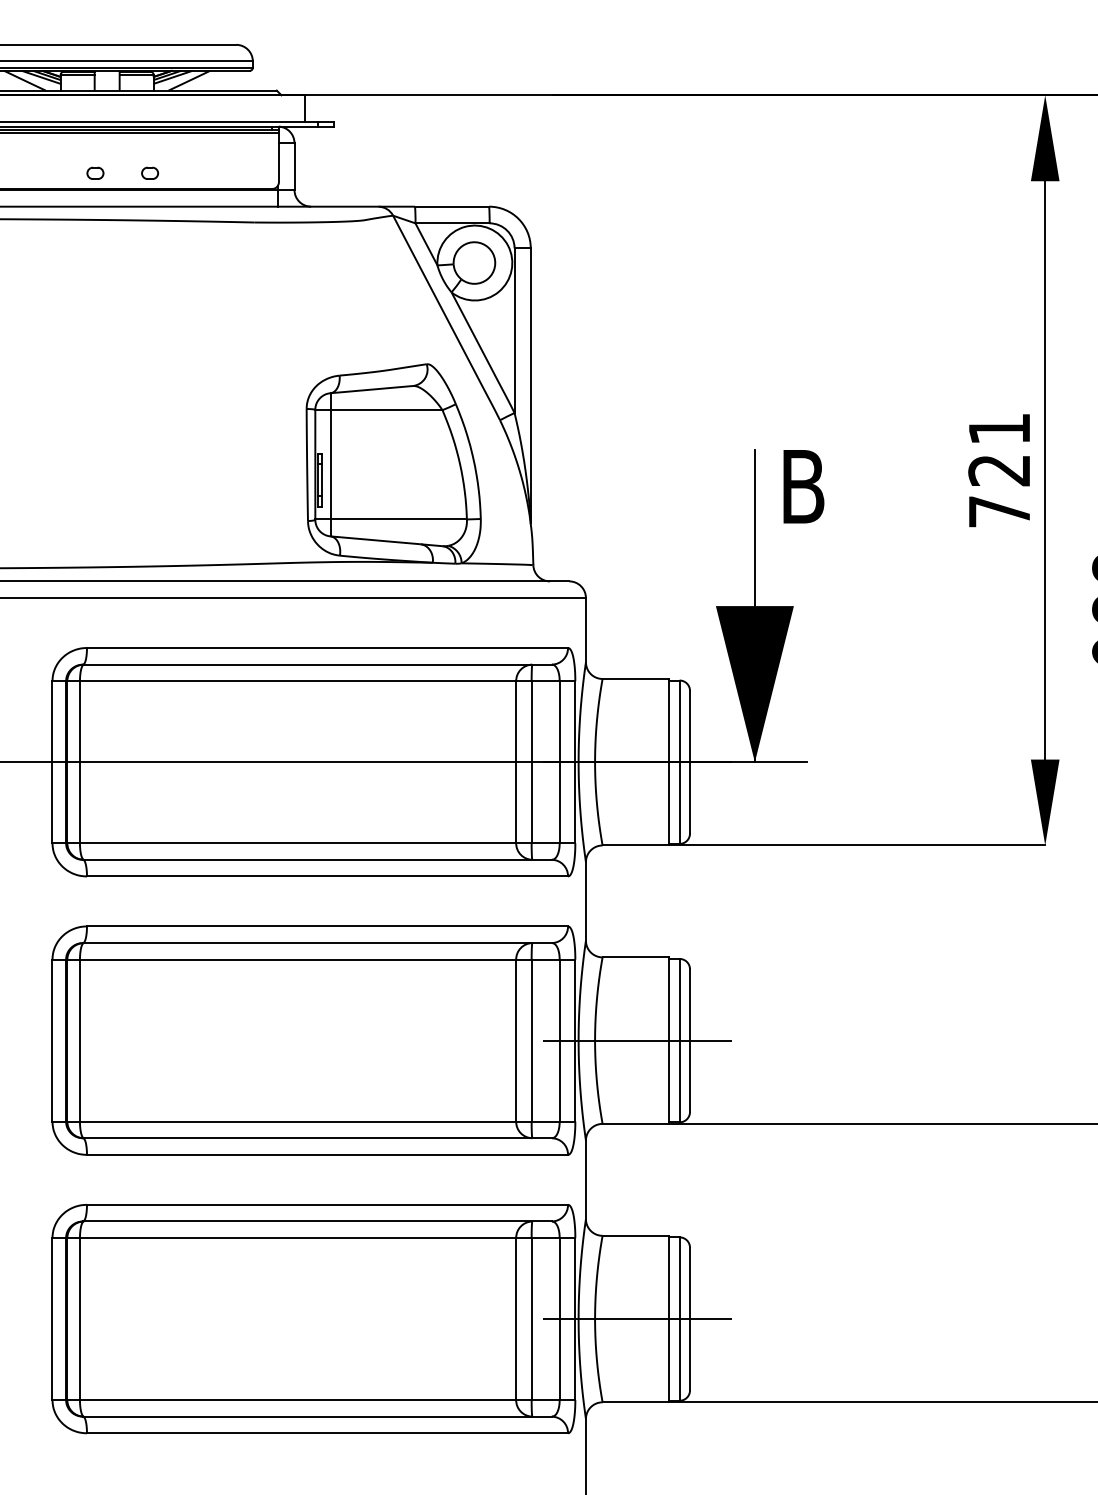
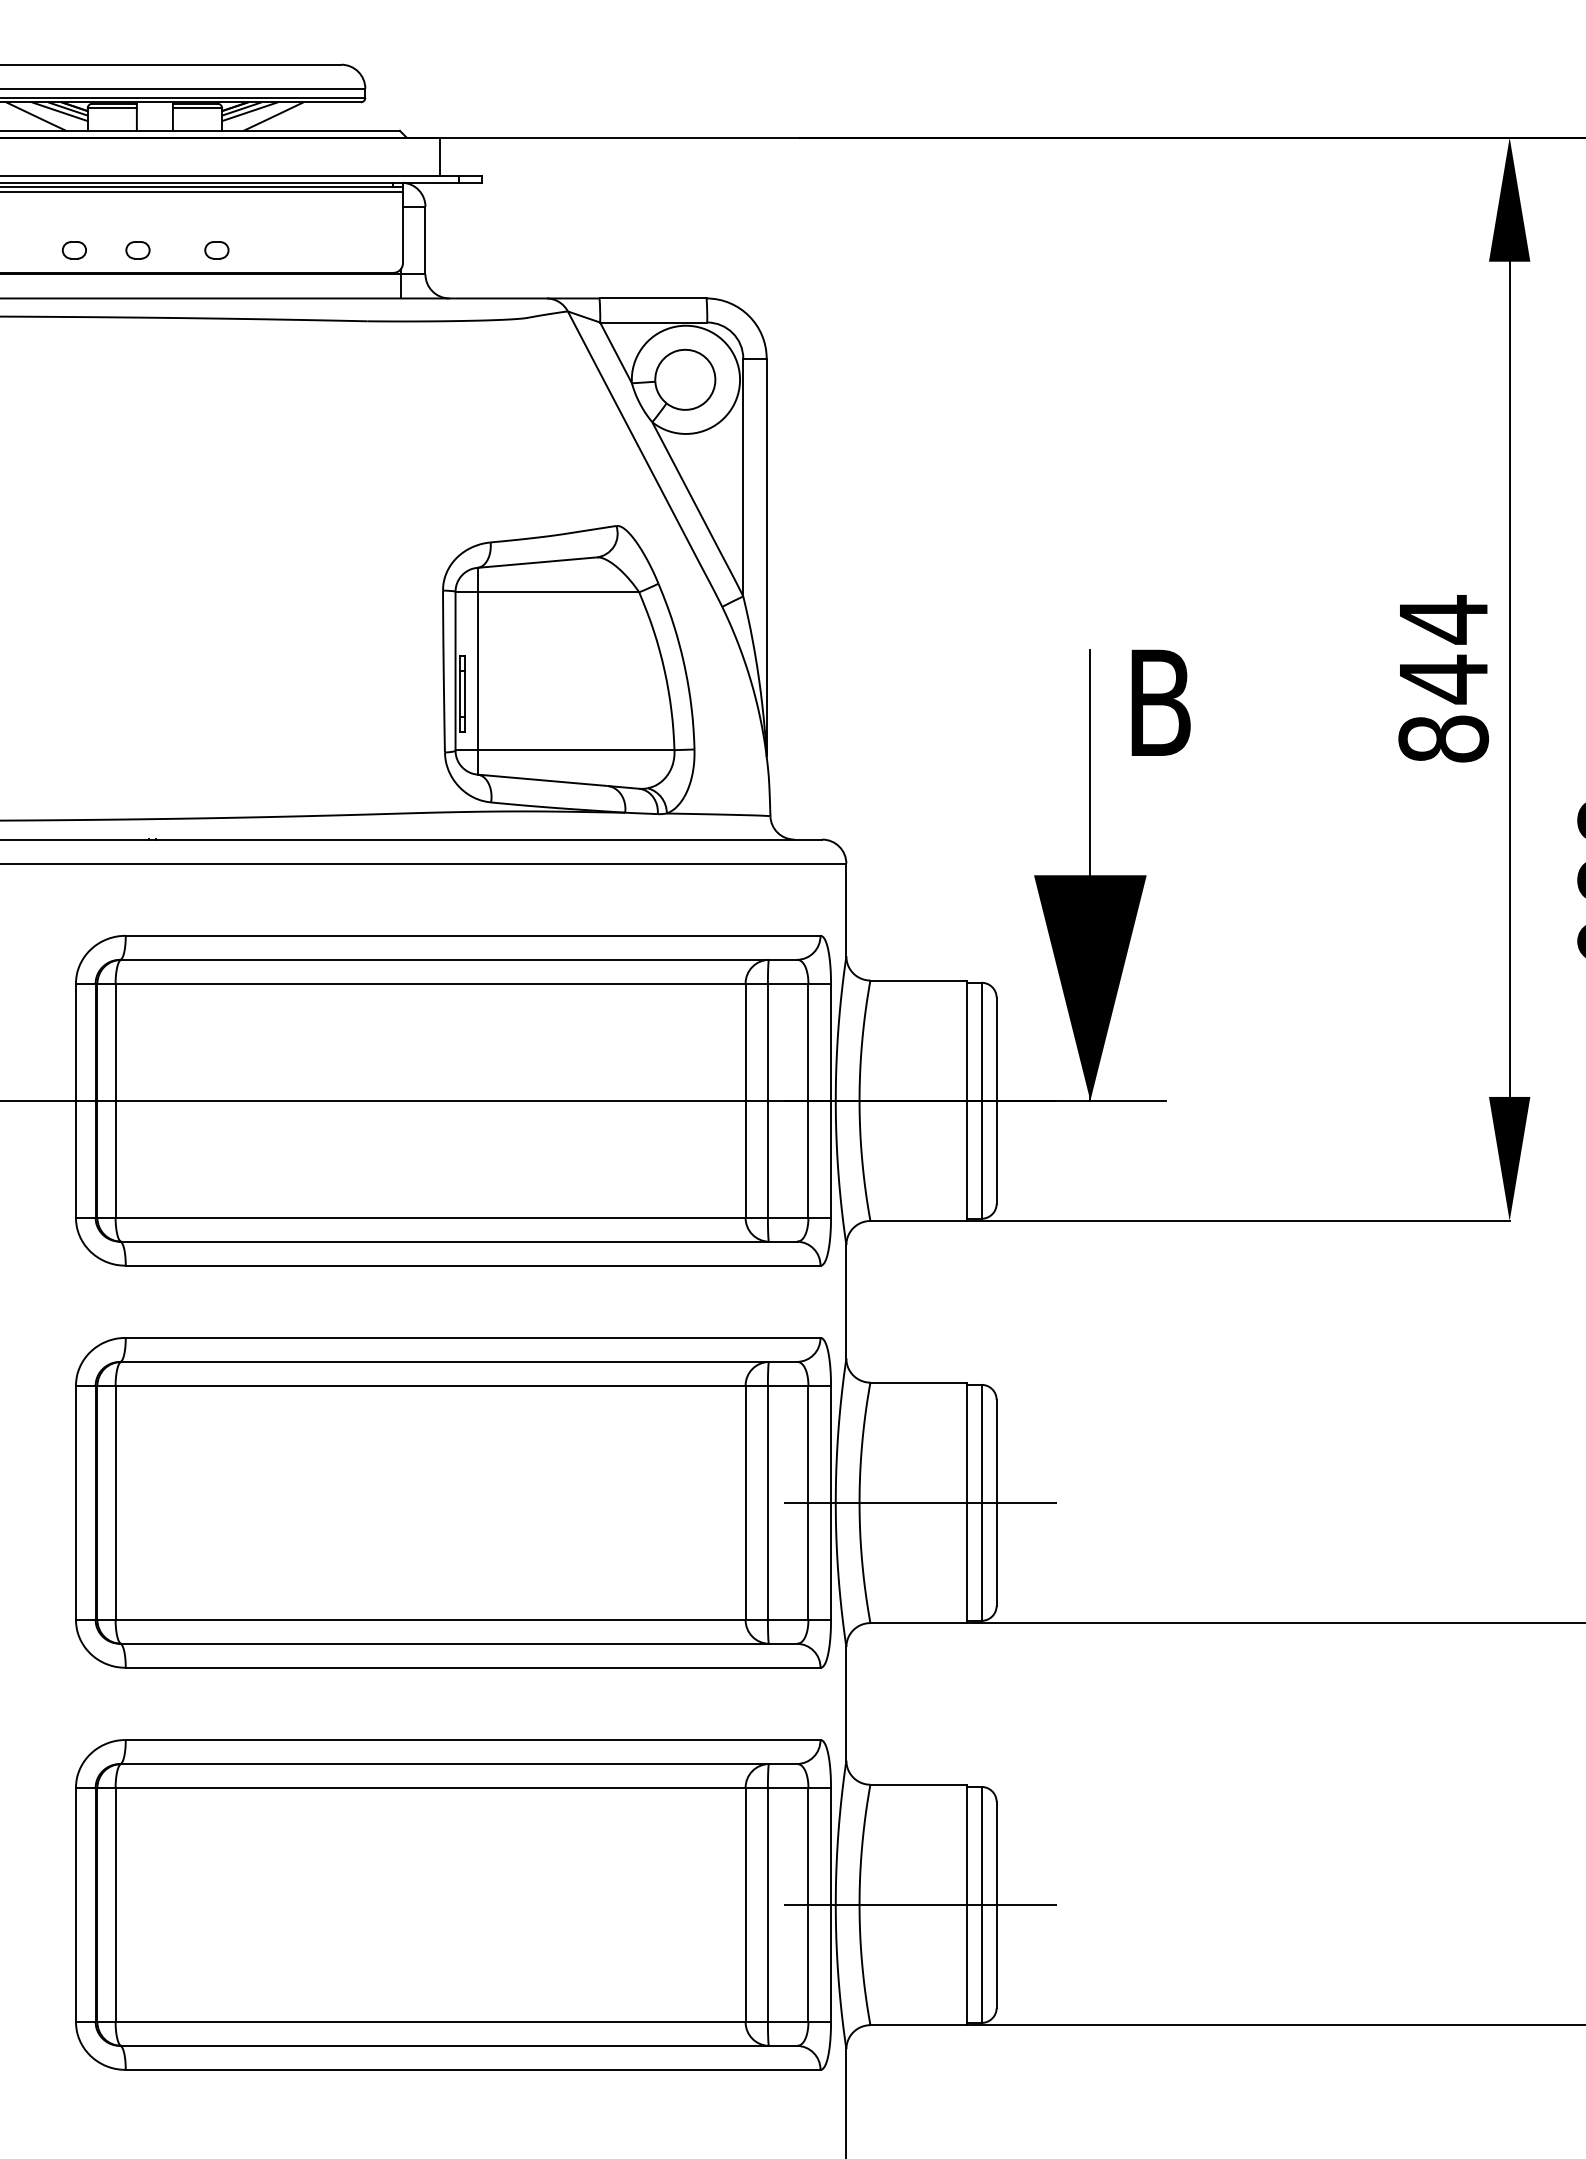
part: (51, 172) -> (74, 249), added
text: (999, 469) -> (1443, 678), 721 -> 844

